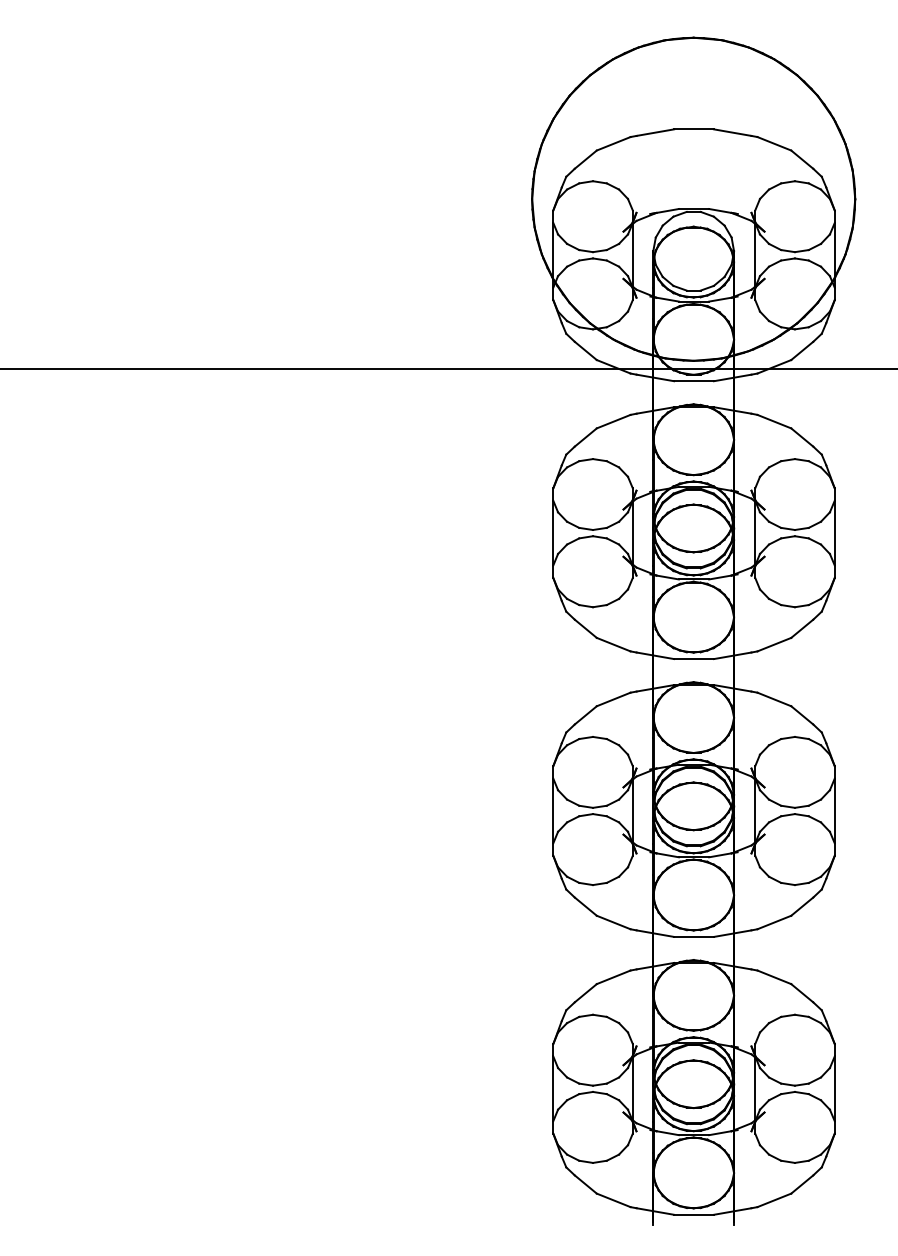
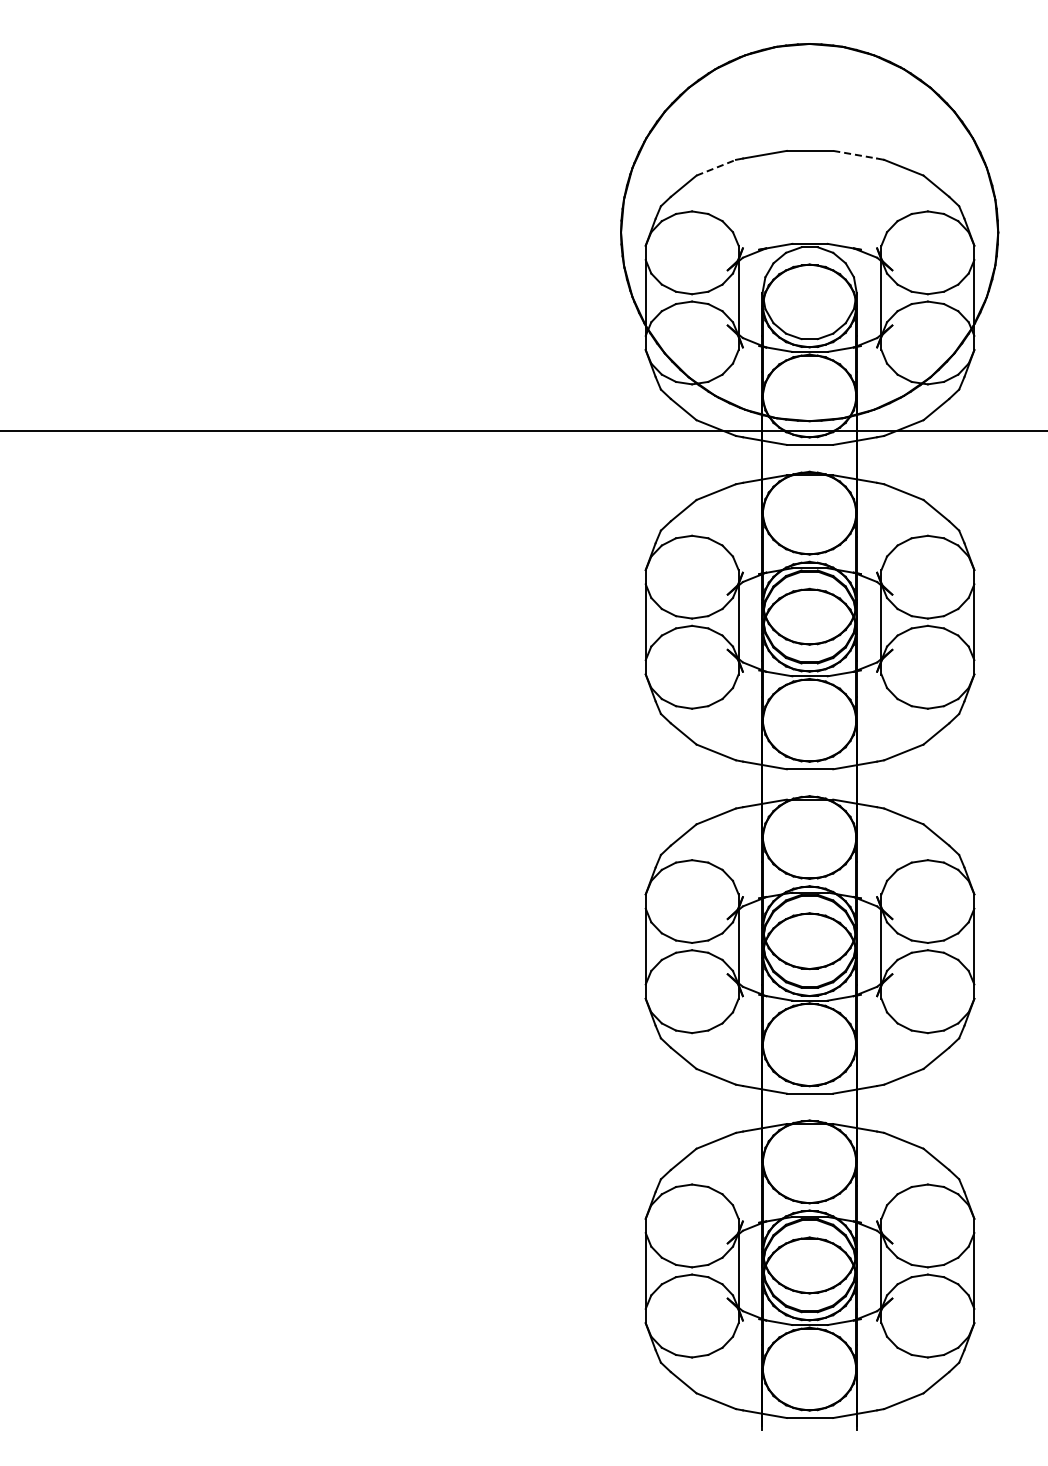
line: (732, 132) -> (855, 154), solid -> dashed
line: (613, 143) -> (716, 167), solid -> dashed

